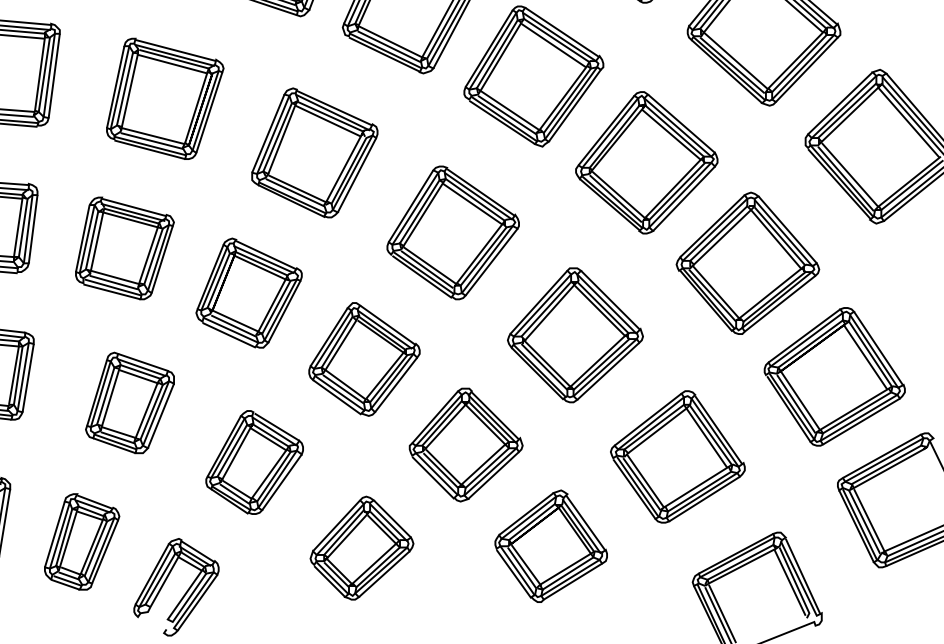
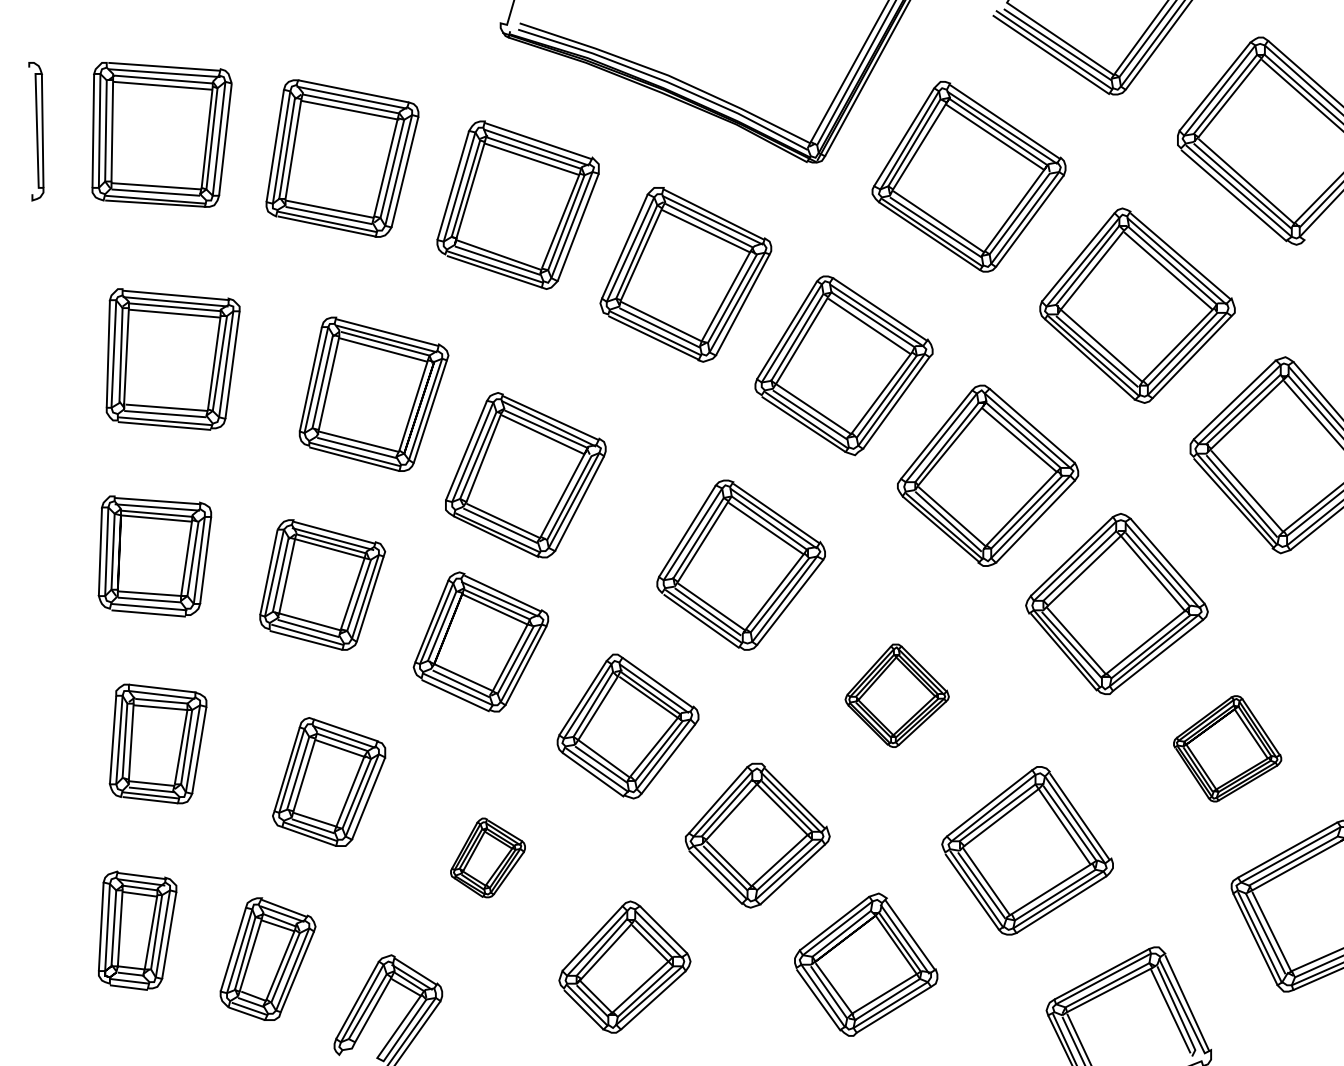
part: (314, 153) -> (525, 475), moved
part: (575, 335) -> (897, 695), size x0.6
part: (834, 376) -> (1227, 748), size x0.6
part: (254, 462) -> (487, 857), size x0.6

